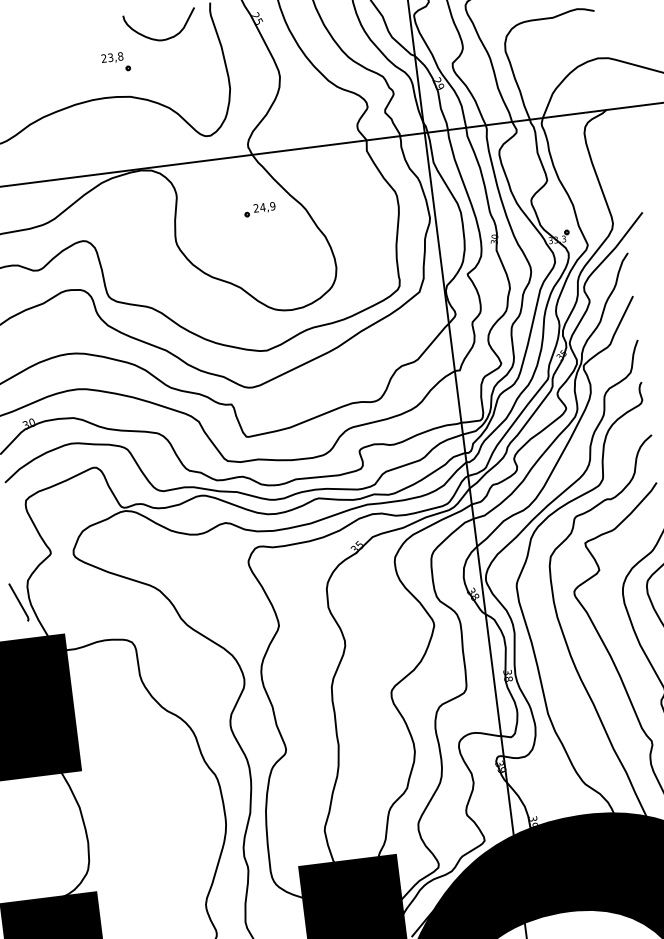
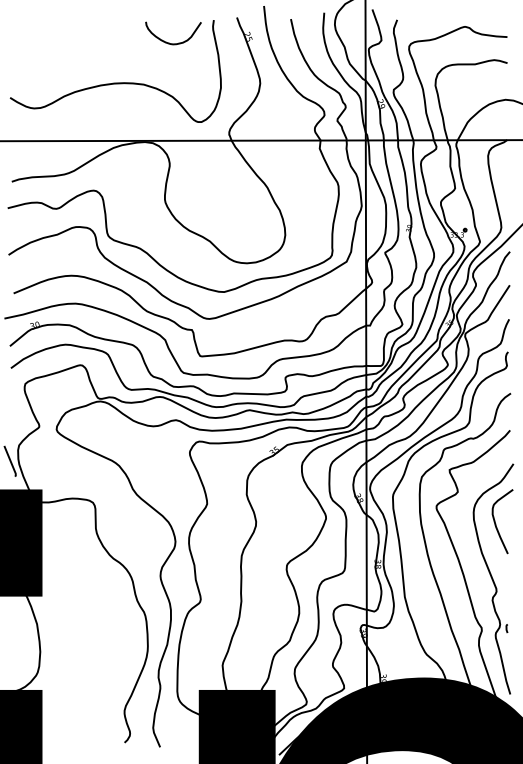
part: (116, 61) -> (136, 56), removed
part: (258, 209) -> (231, 183), removed

